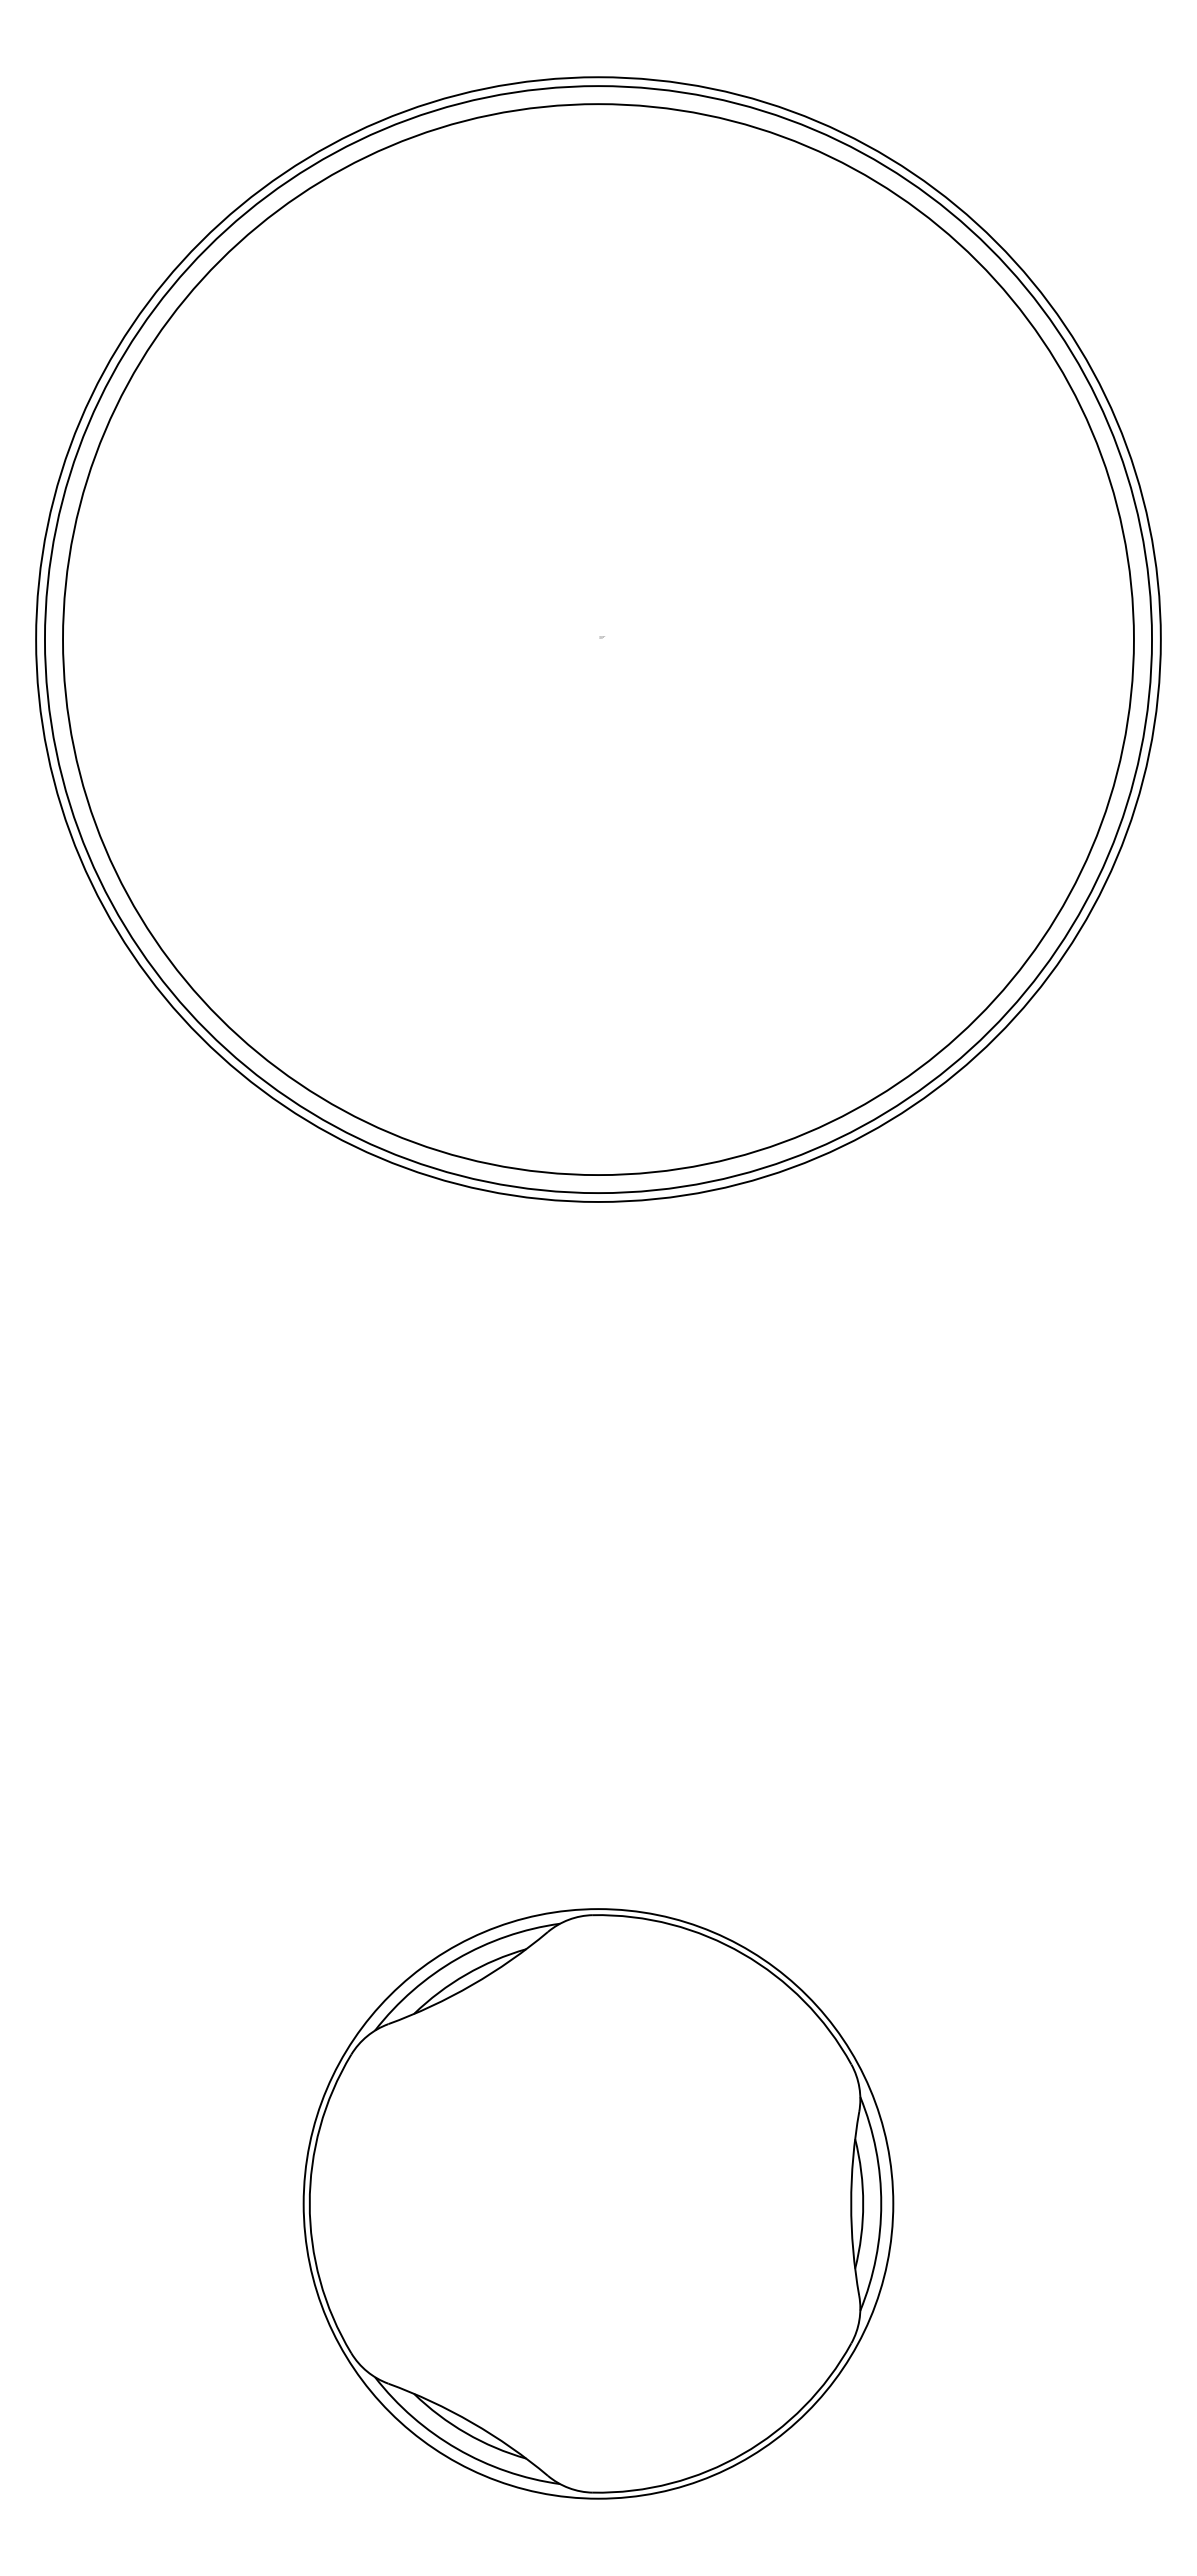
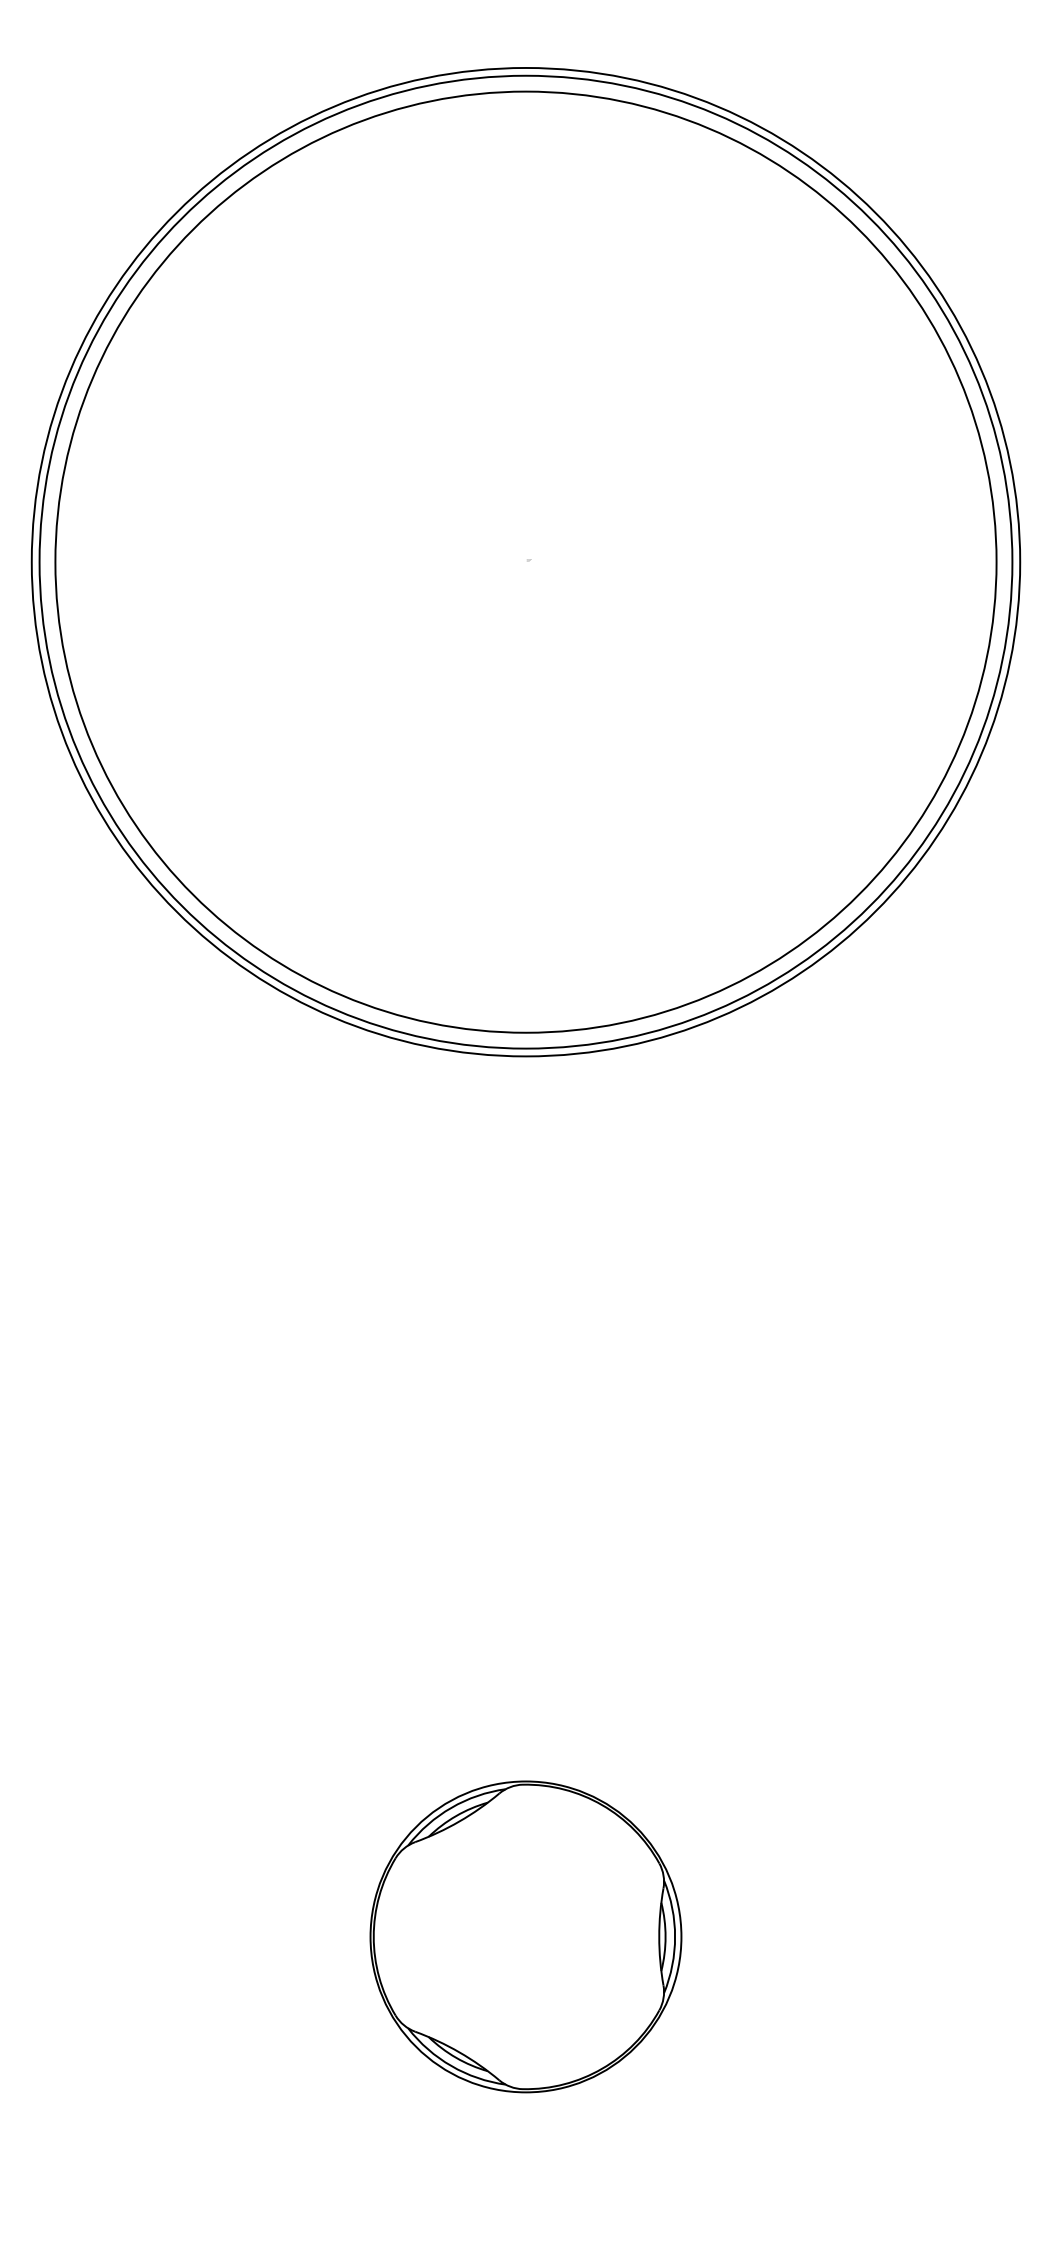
part: (598, 2203) -> (526, 1936), size x0.6

